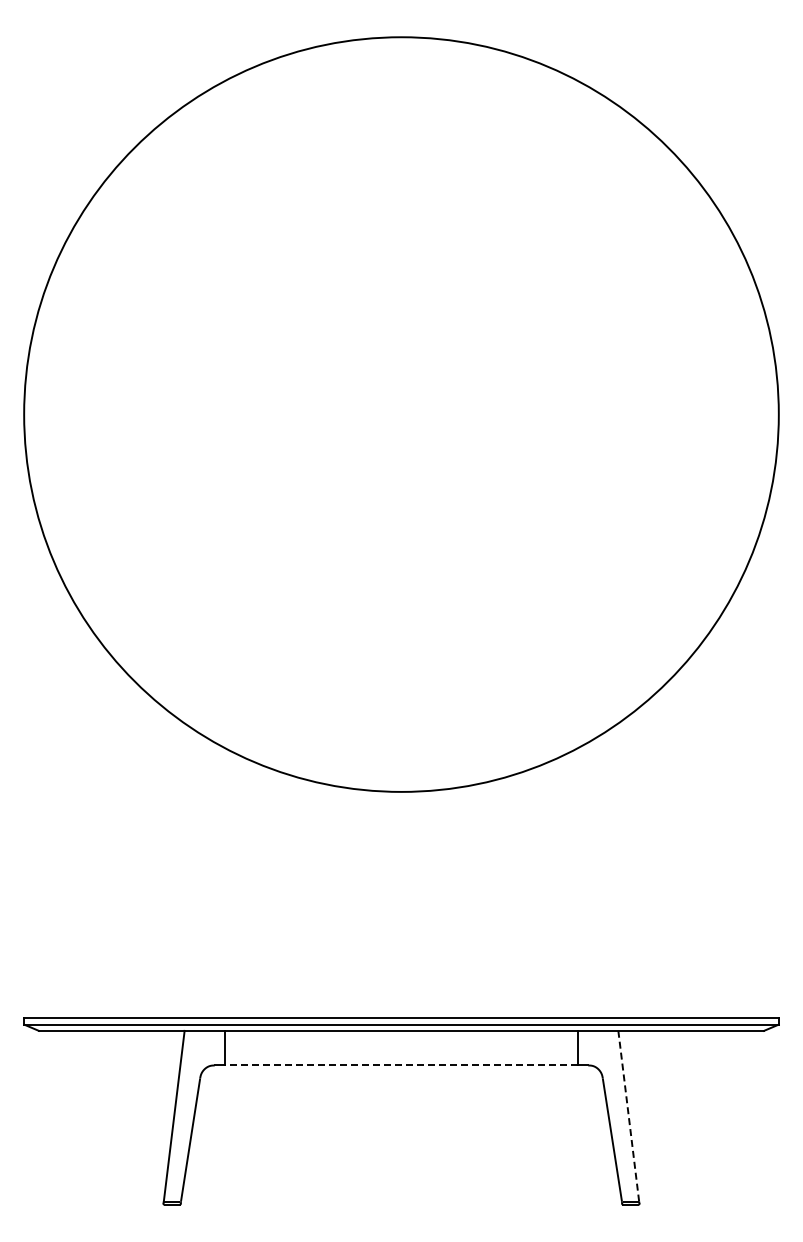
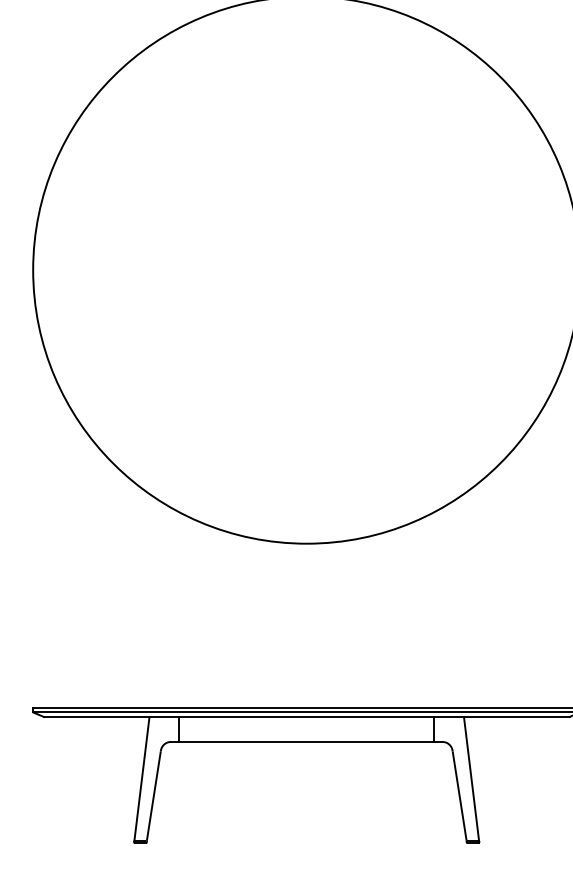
line: (401, 1065) -> (306, 742), dashed -> solid
line: (628, 1116) -> (471, 779), dashed -> solid

